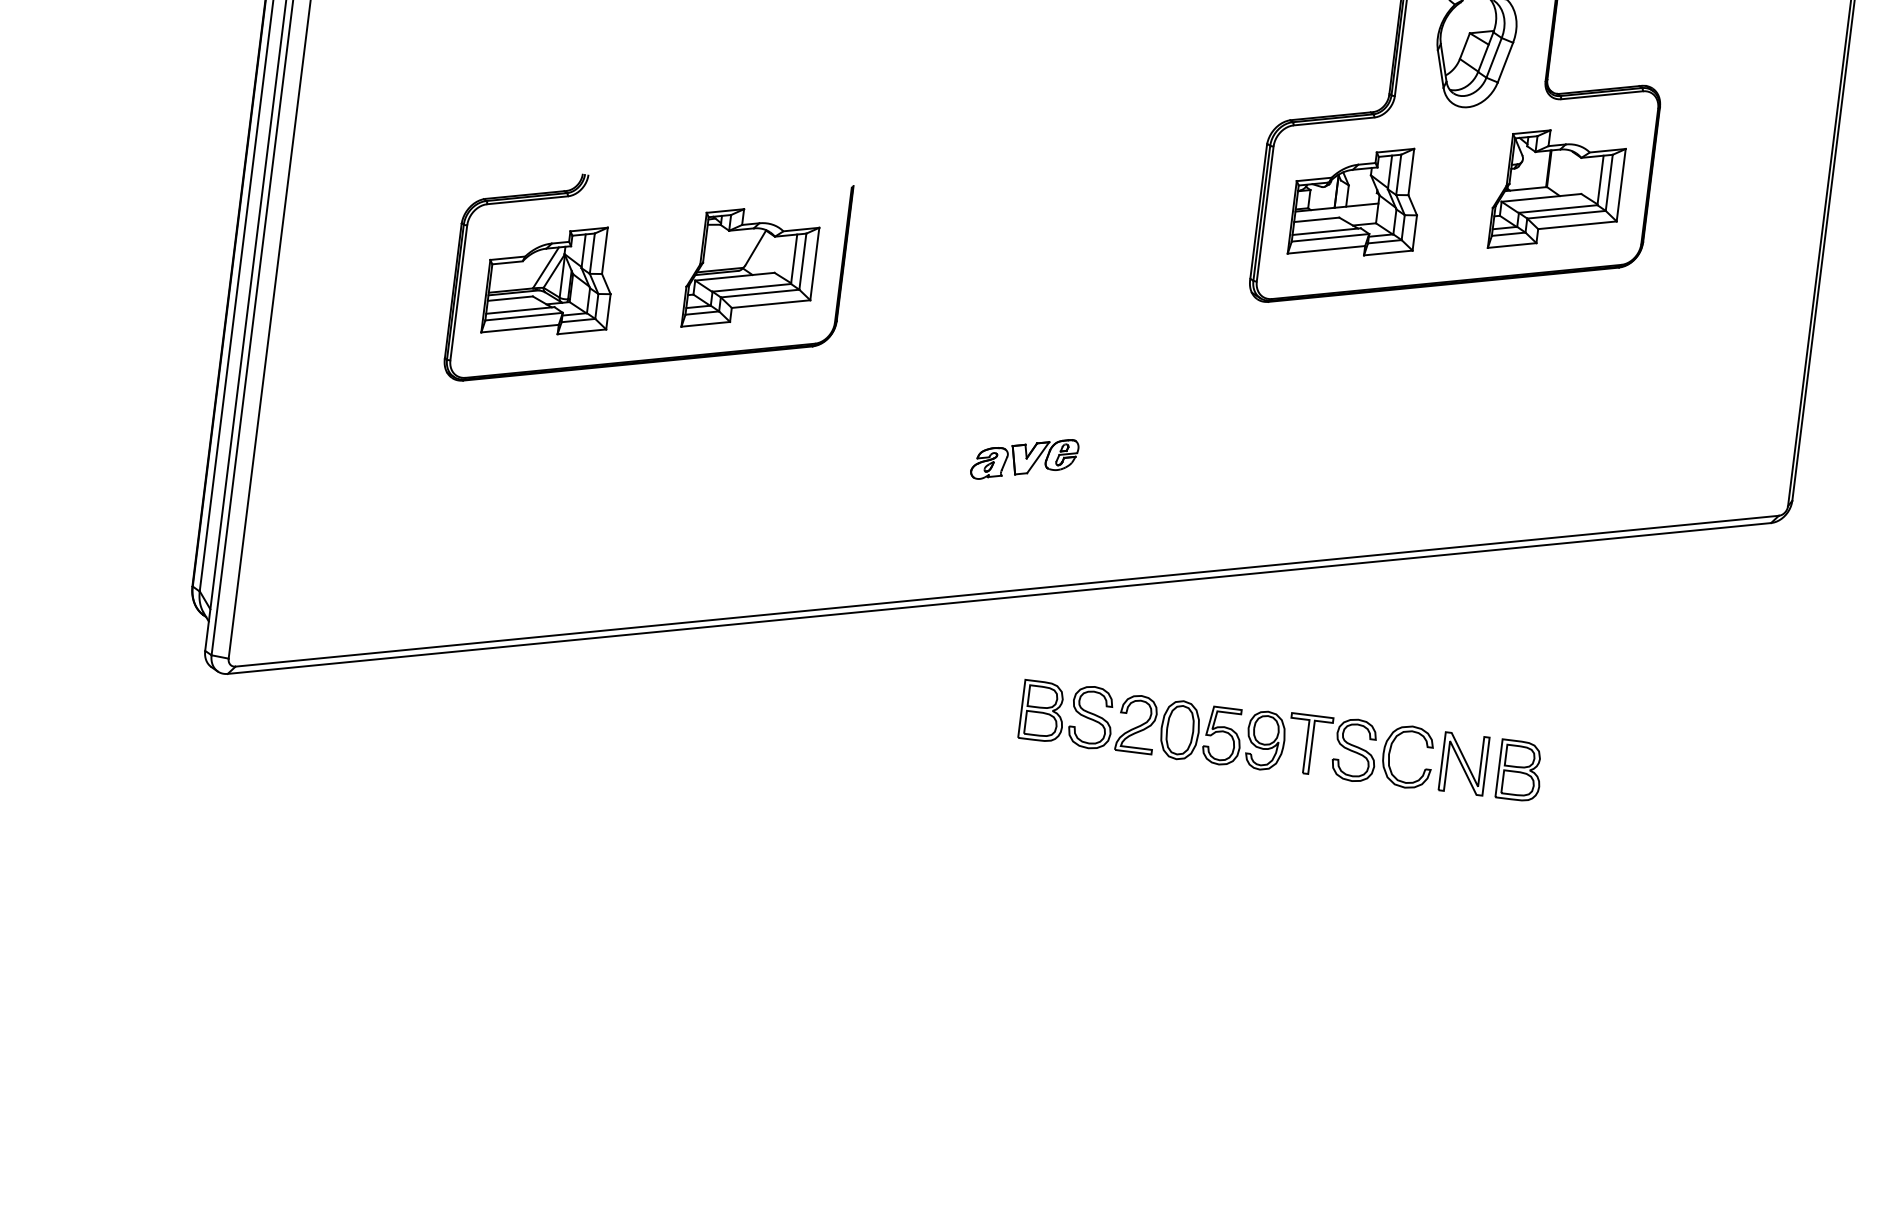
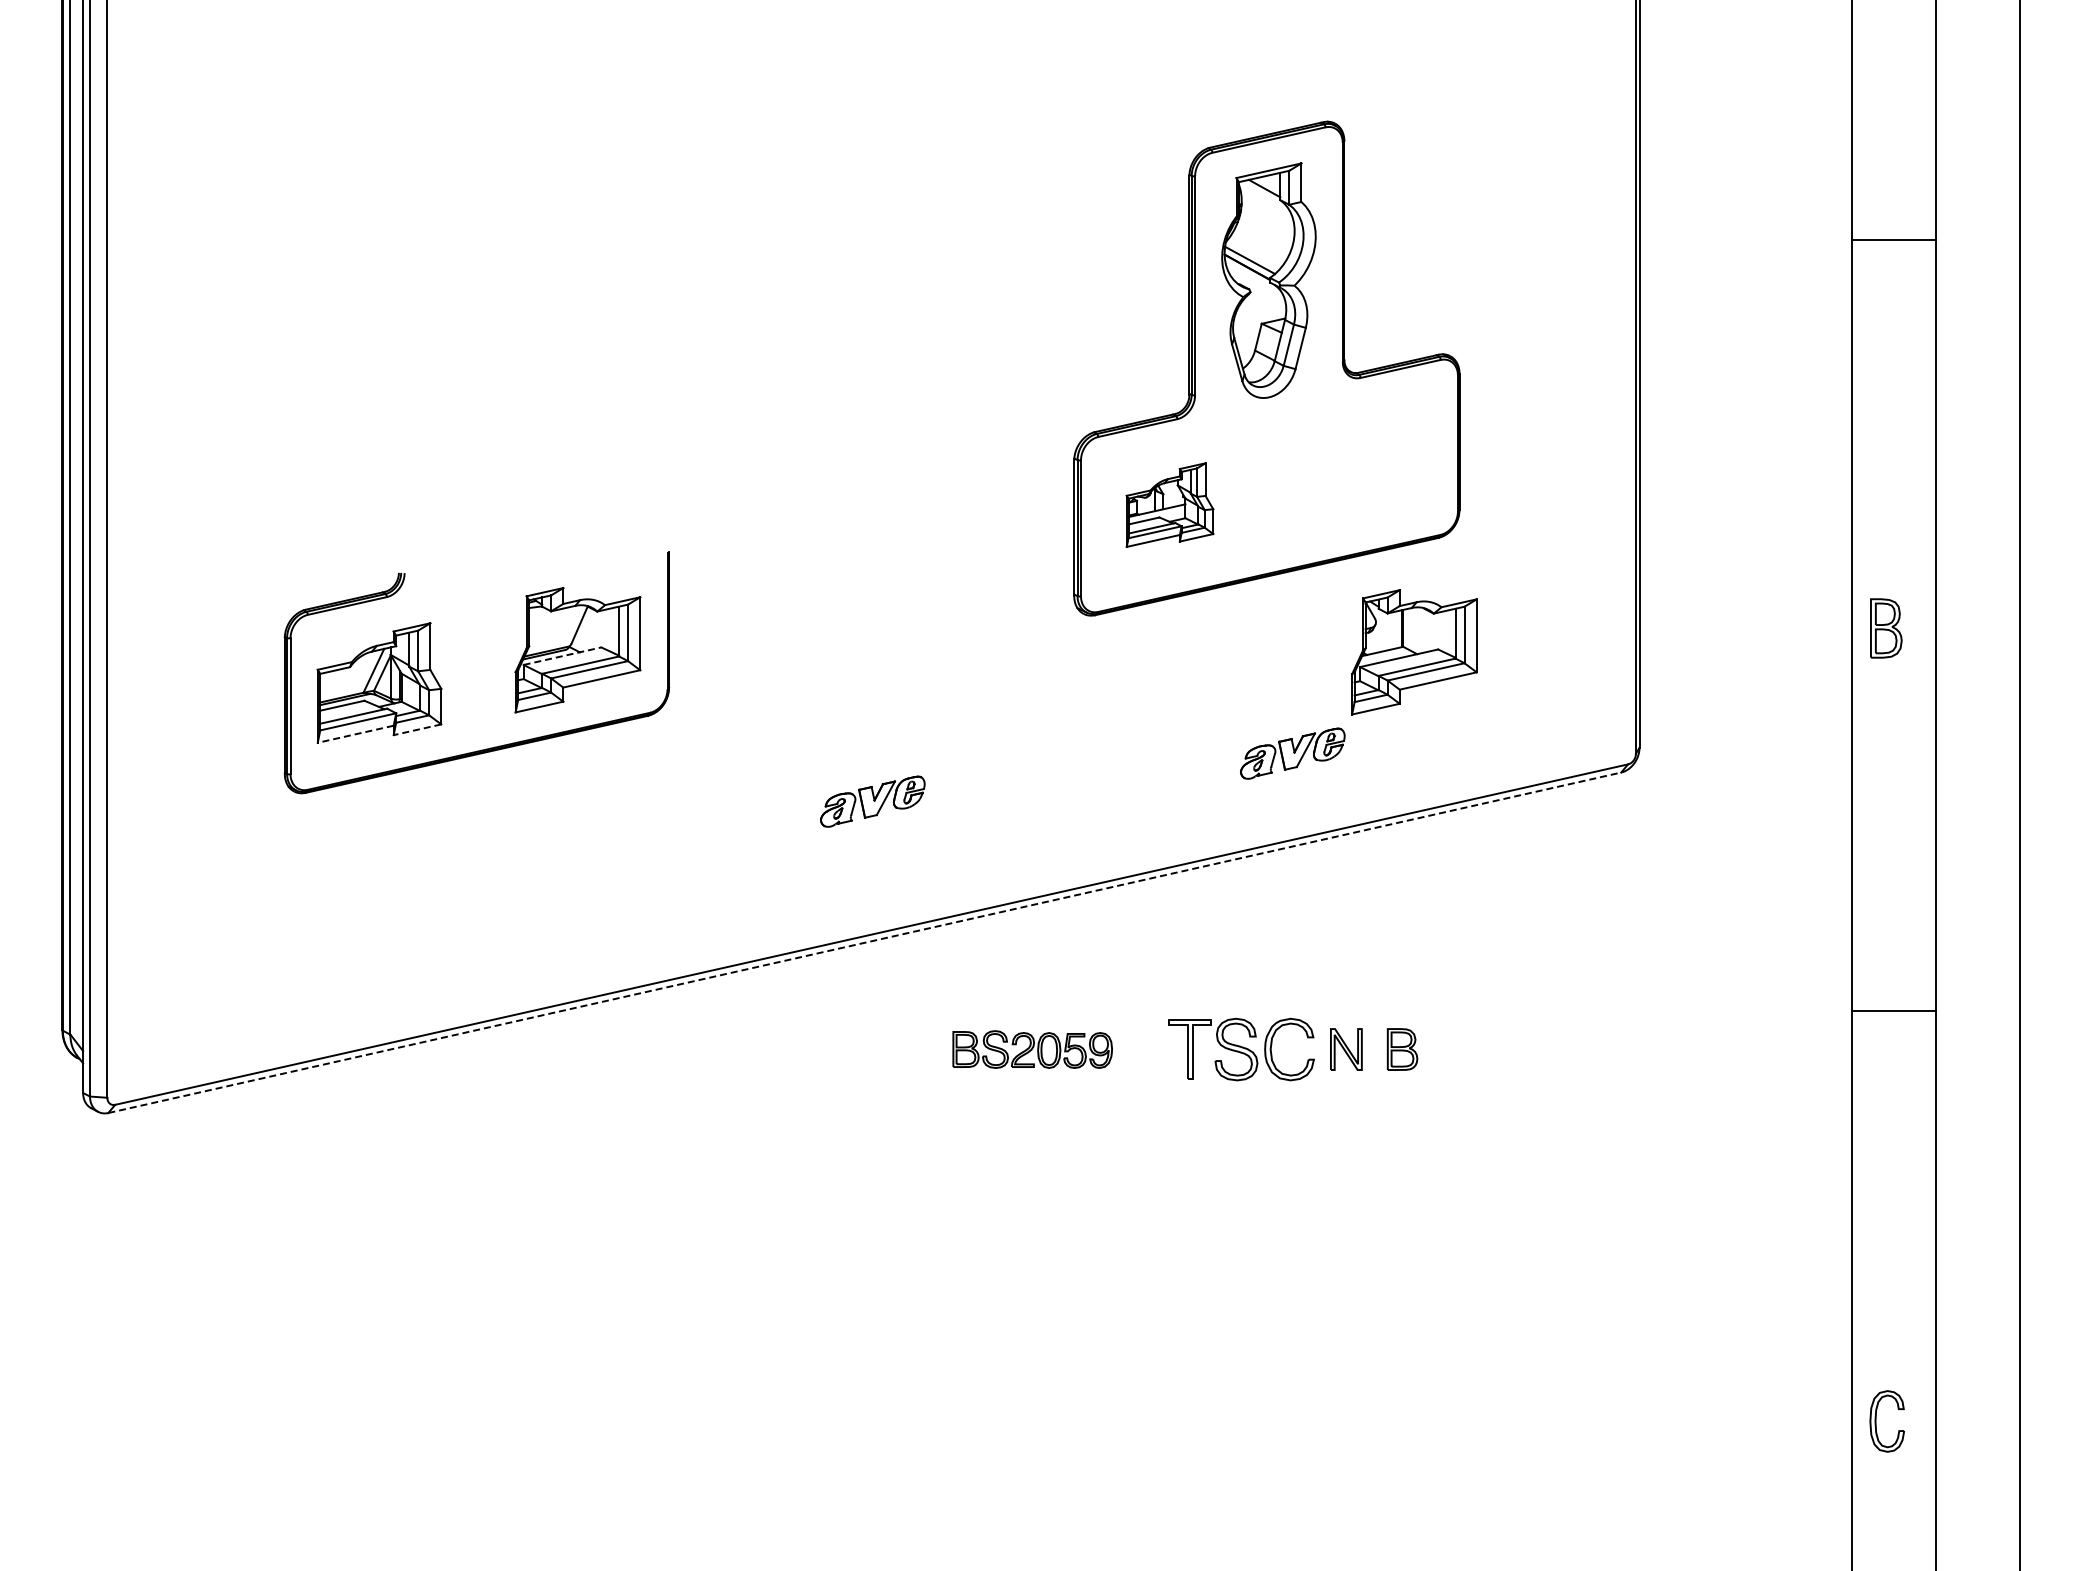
part: (1557, 194) -> (1414, 652), moved
part: (1355, 201) -> (1169, 504), size x0.7
line: (734, 277) -> (562, 656), solid -> dashed
line: (519, 328) -> (355, 734), solid -> dashed
line: (581, 331) -> (417, 729), solid -> dashed
part: (1447, 463) -> (1292, 753), added
line: (1000, 598) -> (865, 942), solid -> dashed
part: (1152, 725) -> (1032, 1049), size x0.6
part: (1464, 763) -> (1346, 1049), size x0.7
part: (1519, 770) -> (1402, 1049), size x0.7

